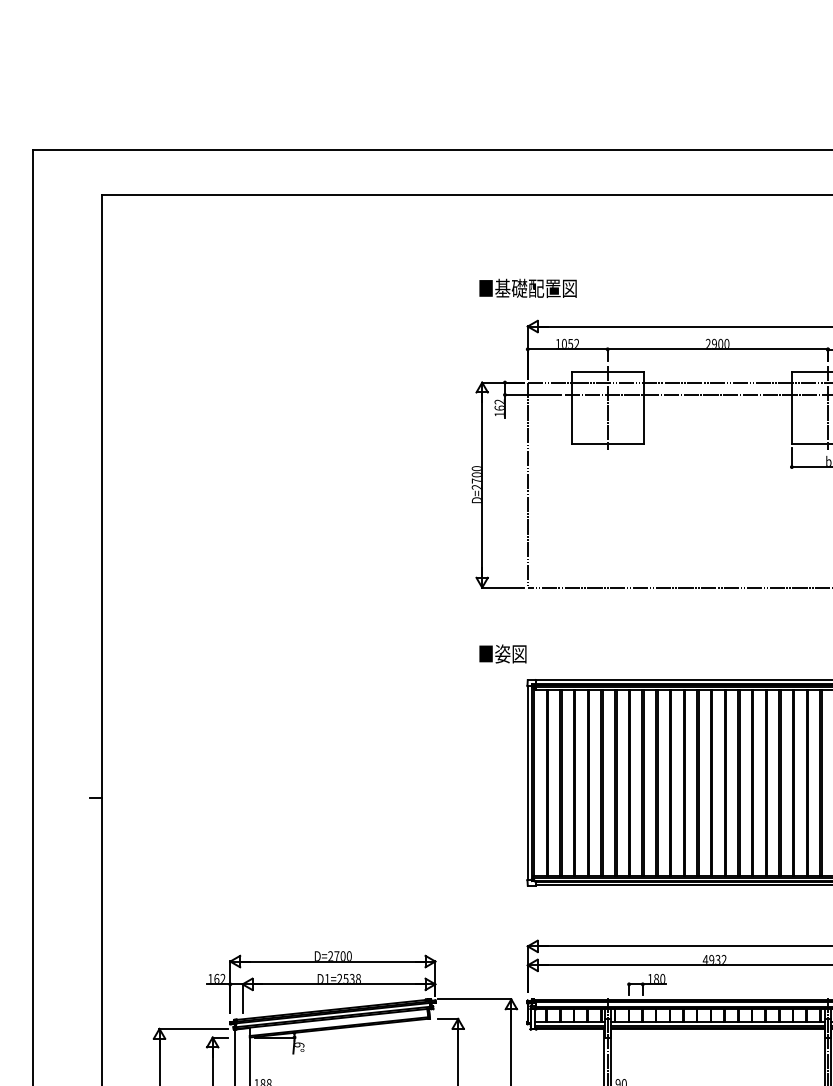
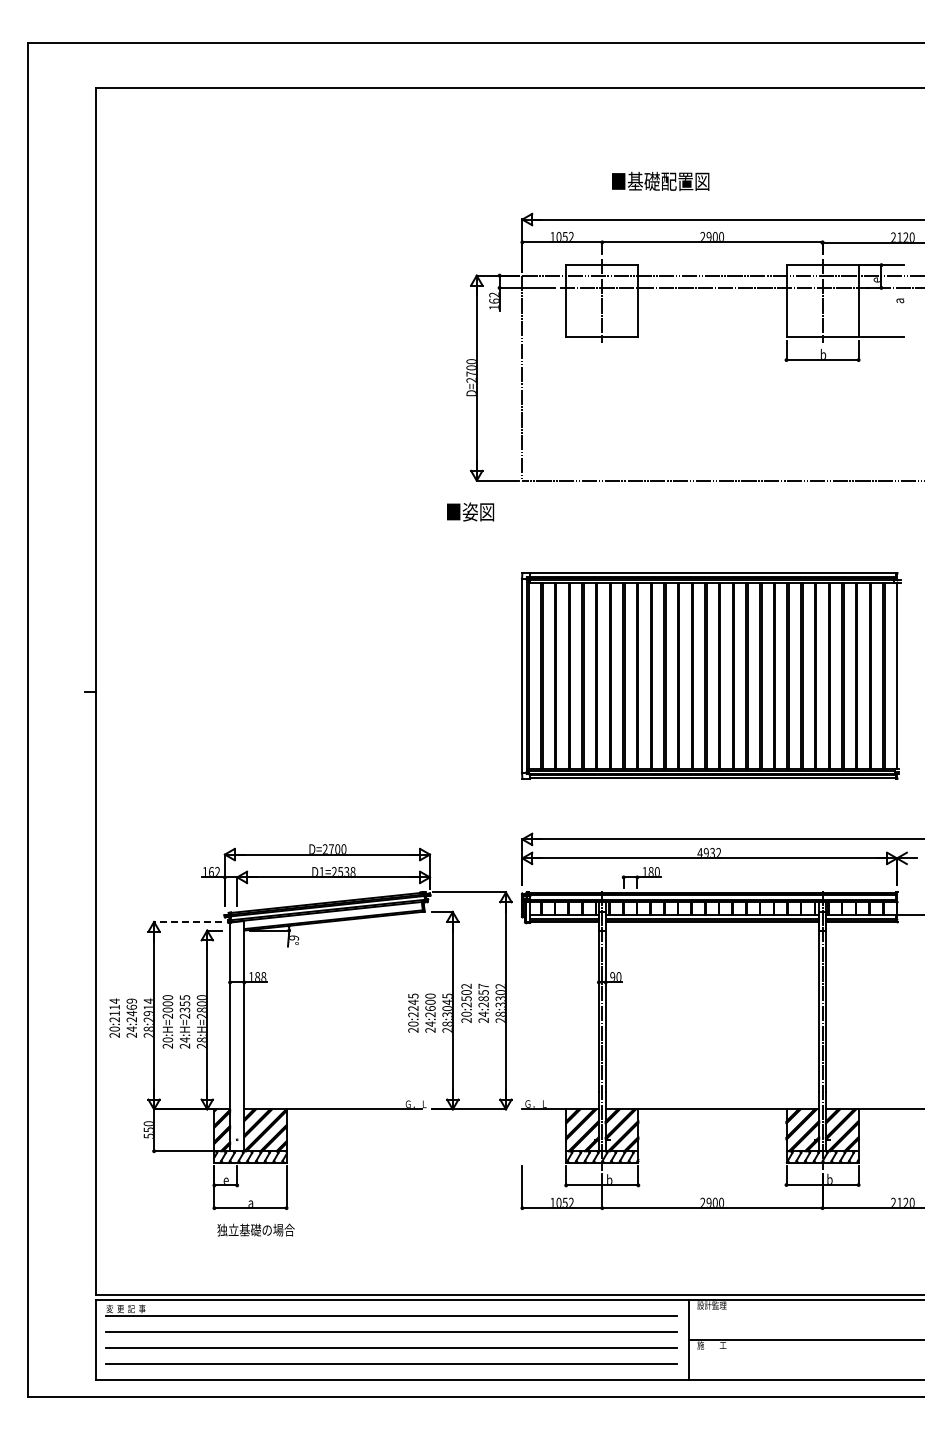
text: (527, 287) -> (660, 180), moved
text: (502, 653) -> (470, 511), moved
line: (192, 1028) -> (187, 921), solid -> dashed

